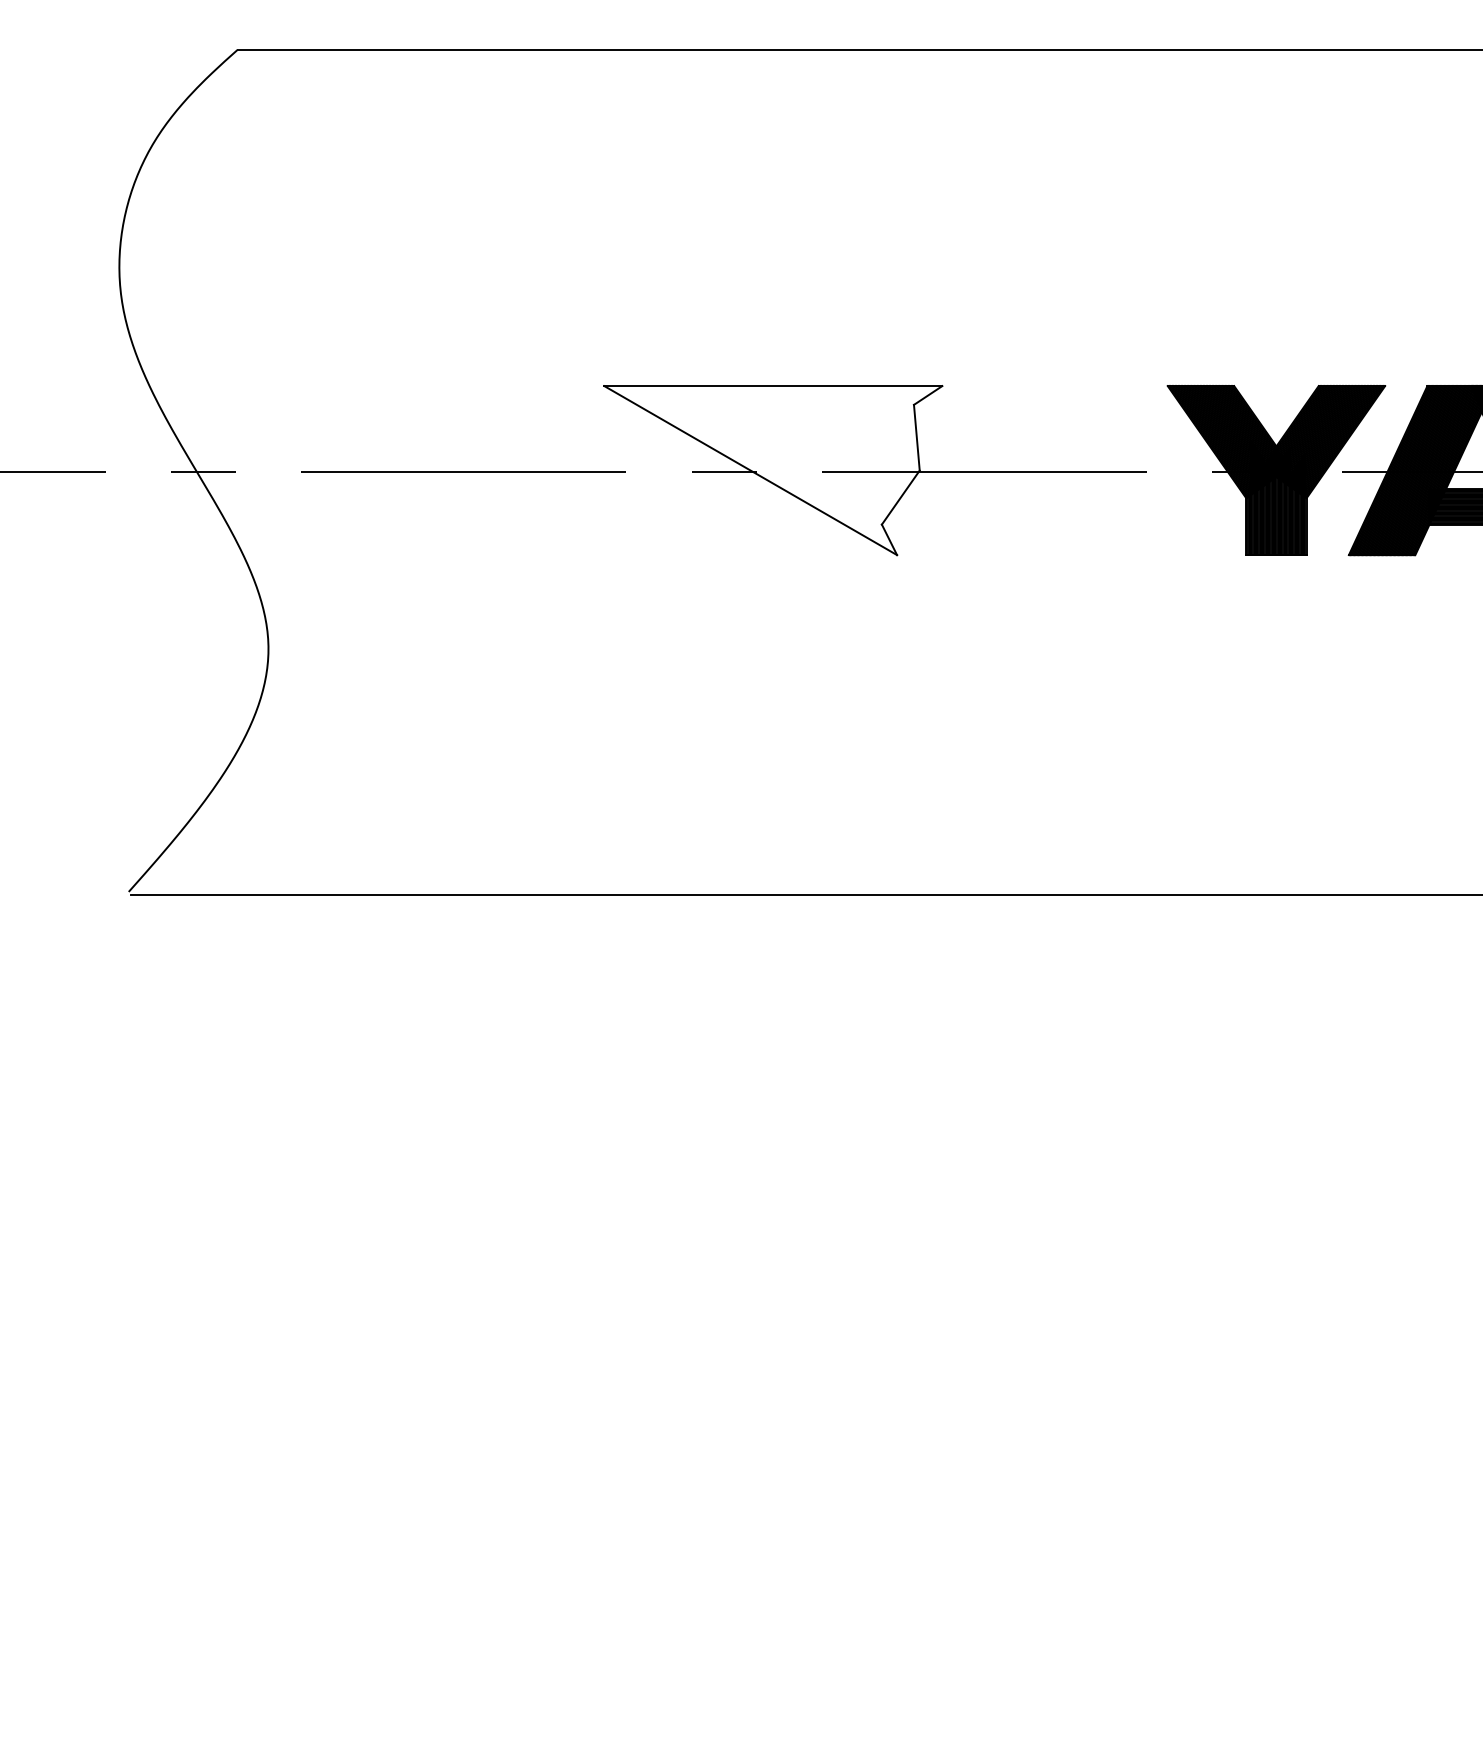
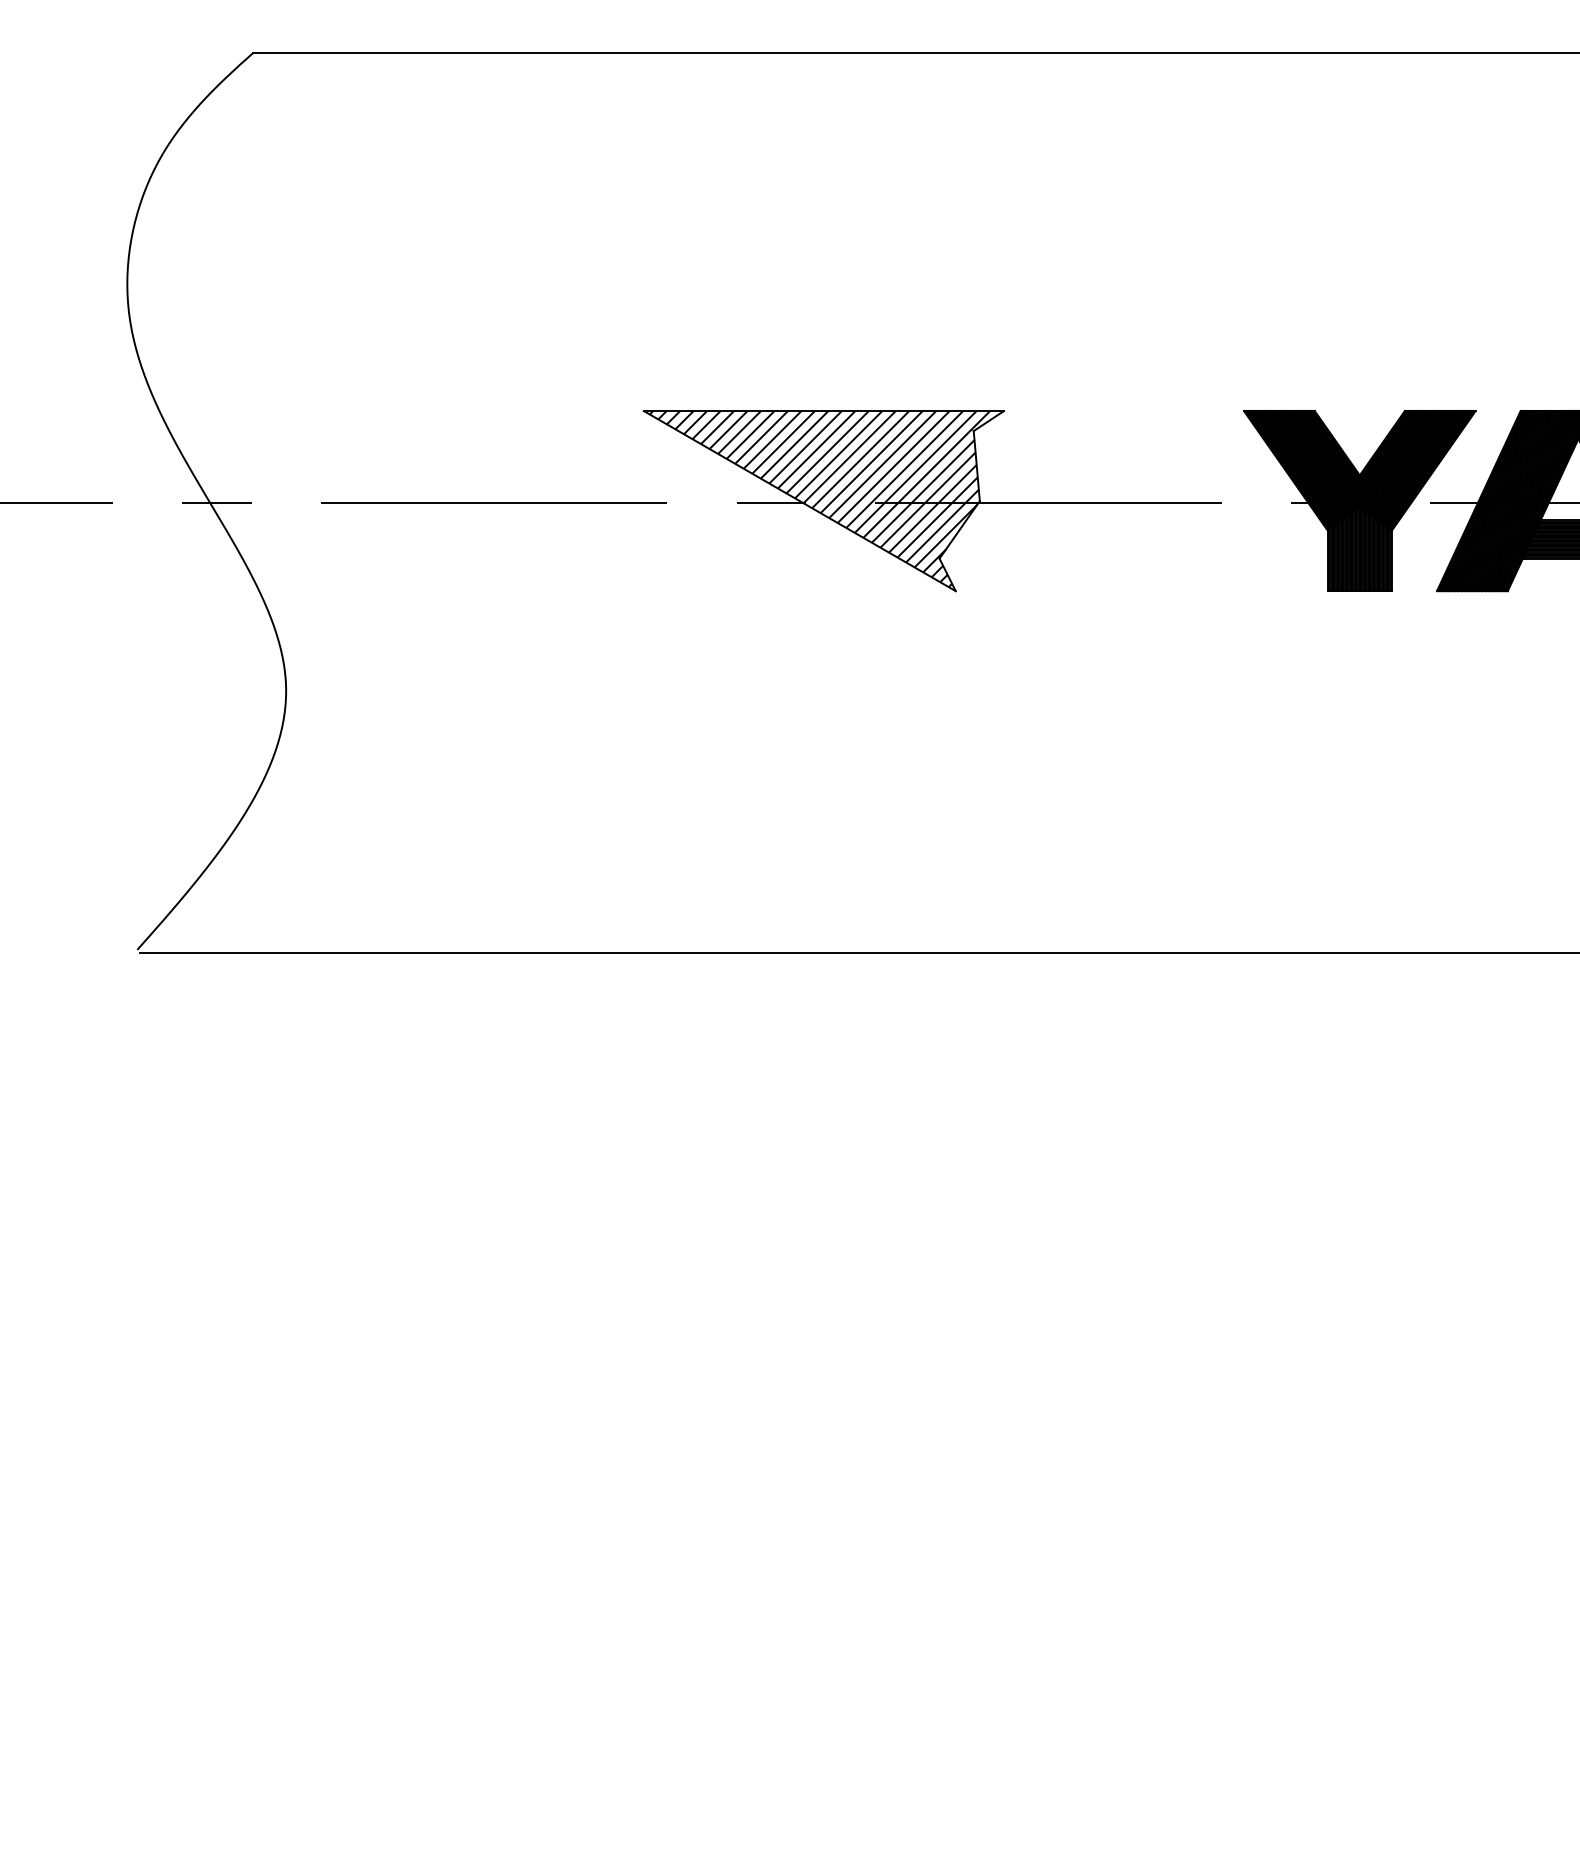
hatch: (775, 469) -> (826, 499), added

